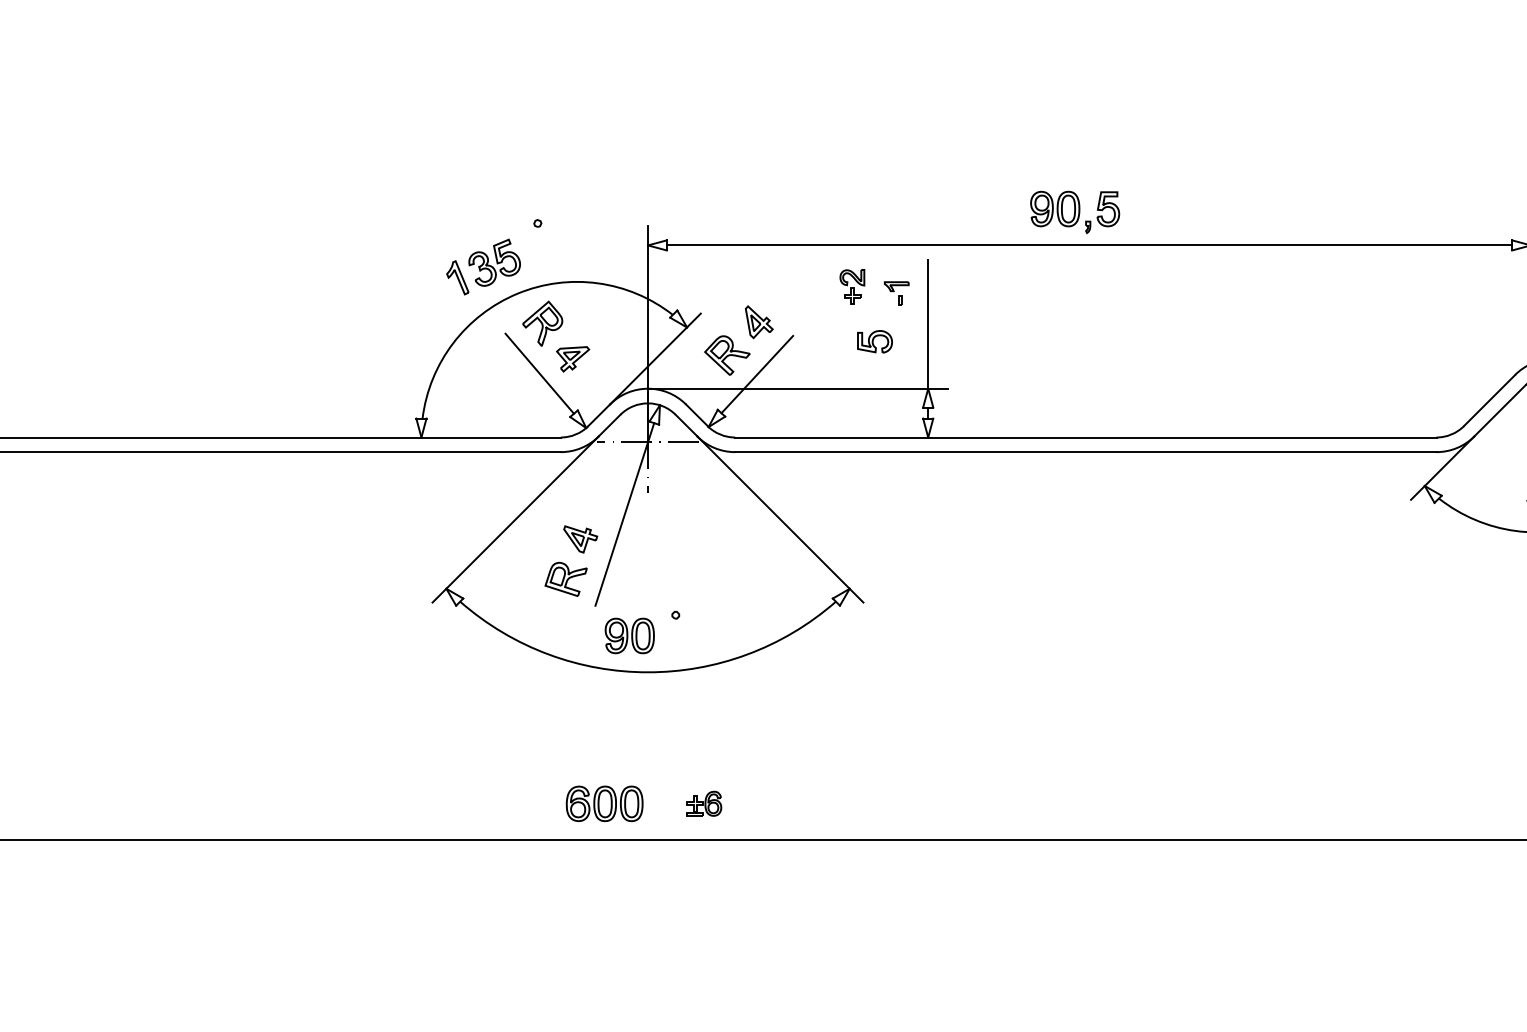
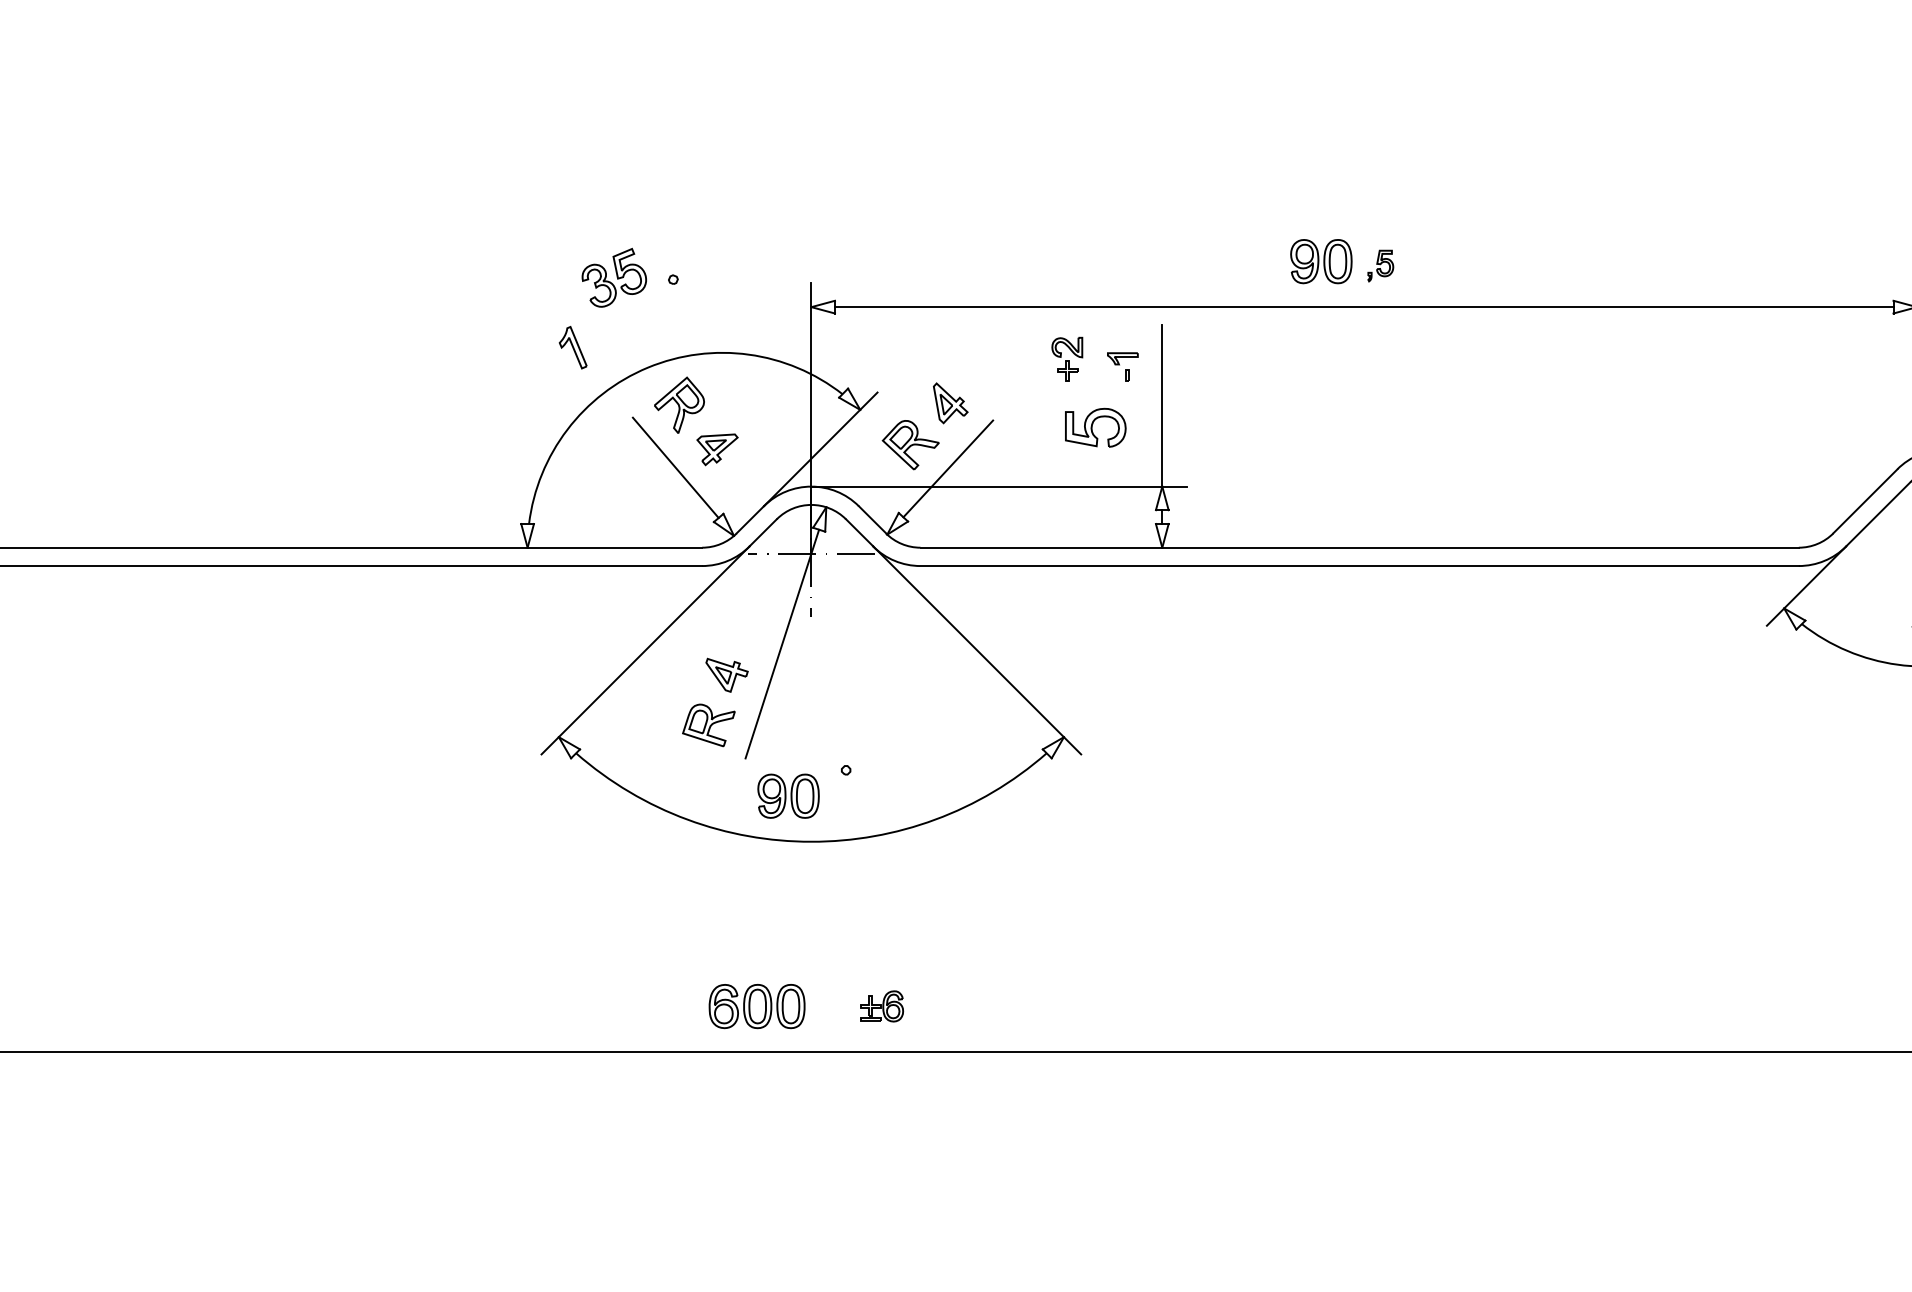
part: (1102, 212) -> (1380, 265), size x0.6
part: (494, 262) -> (613, 277), moved
part: (874, 341) -> (1095, 427), size x1.4

